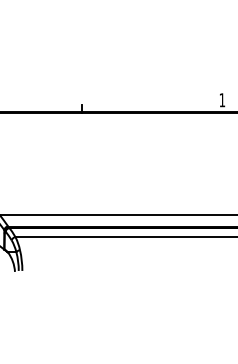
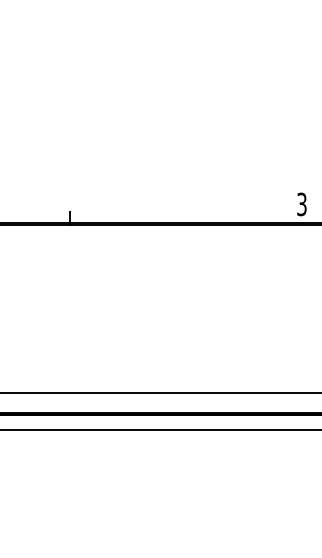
text: (222, 100) -> (302, 204), 1 -> 3

